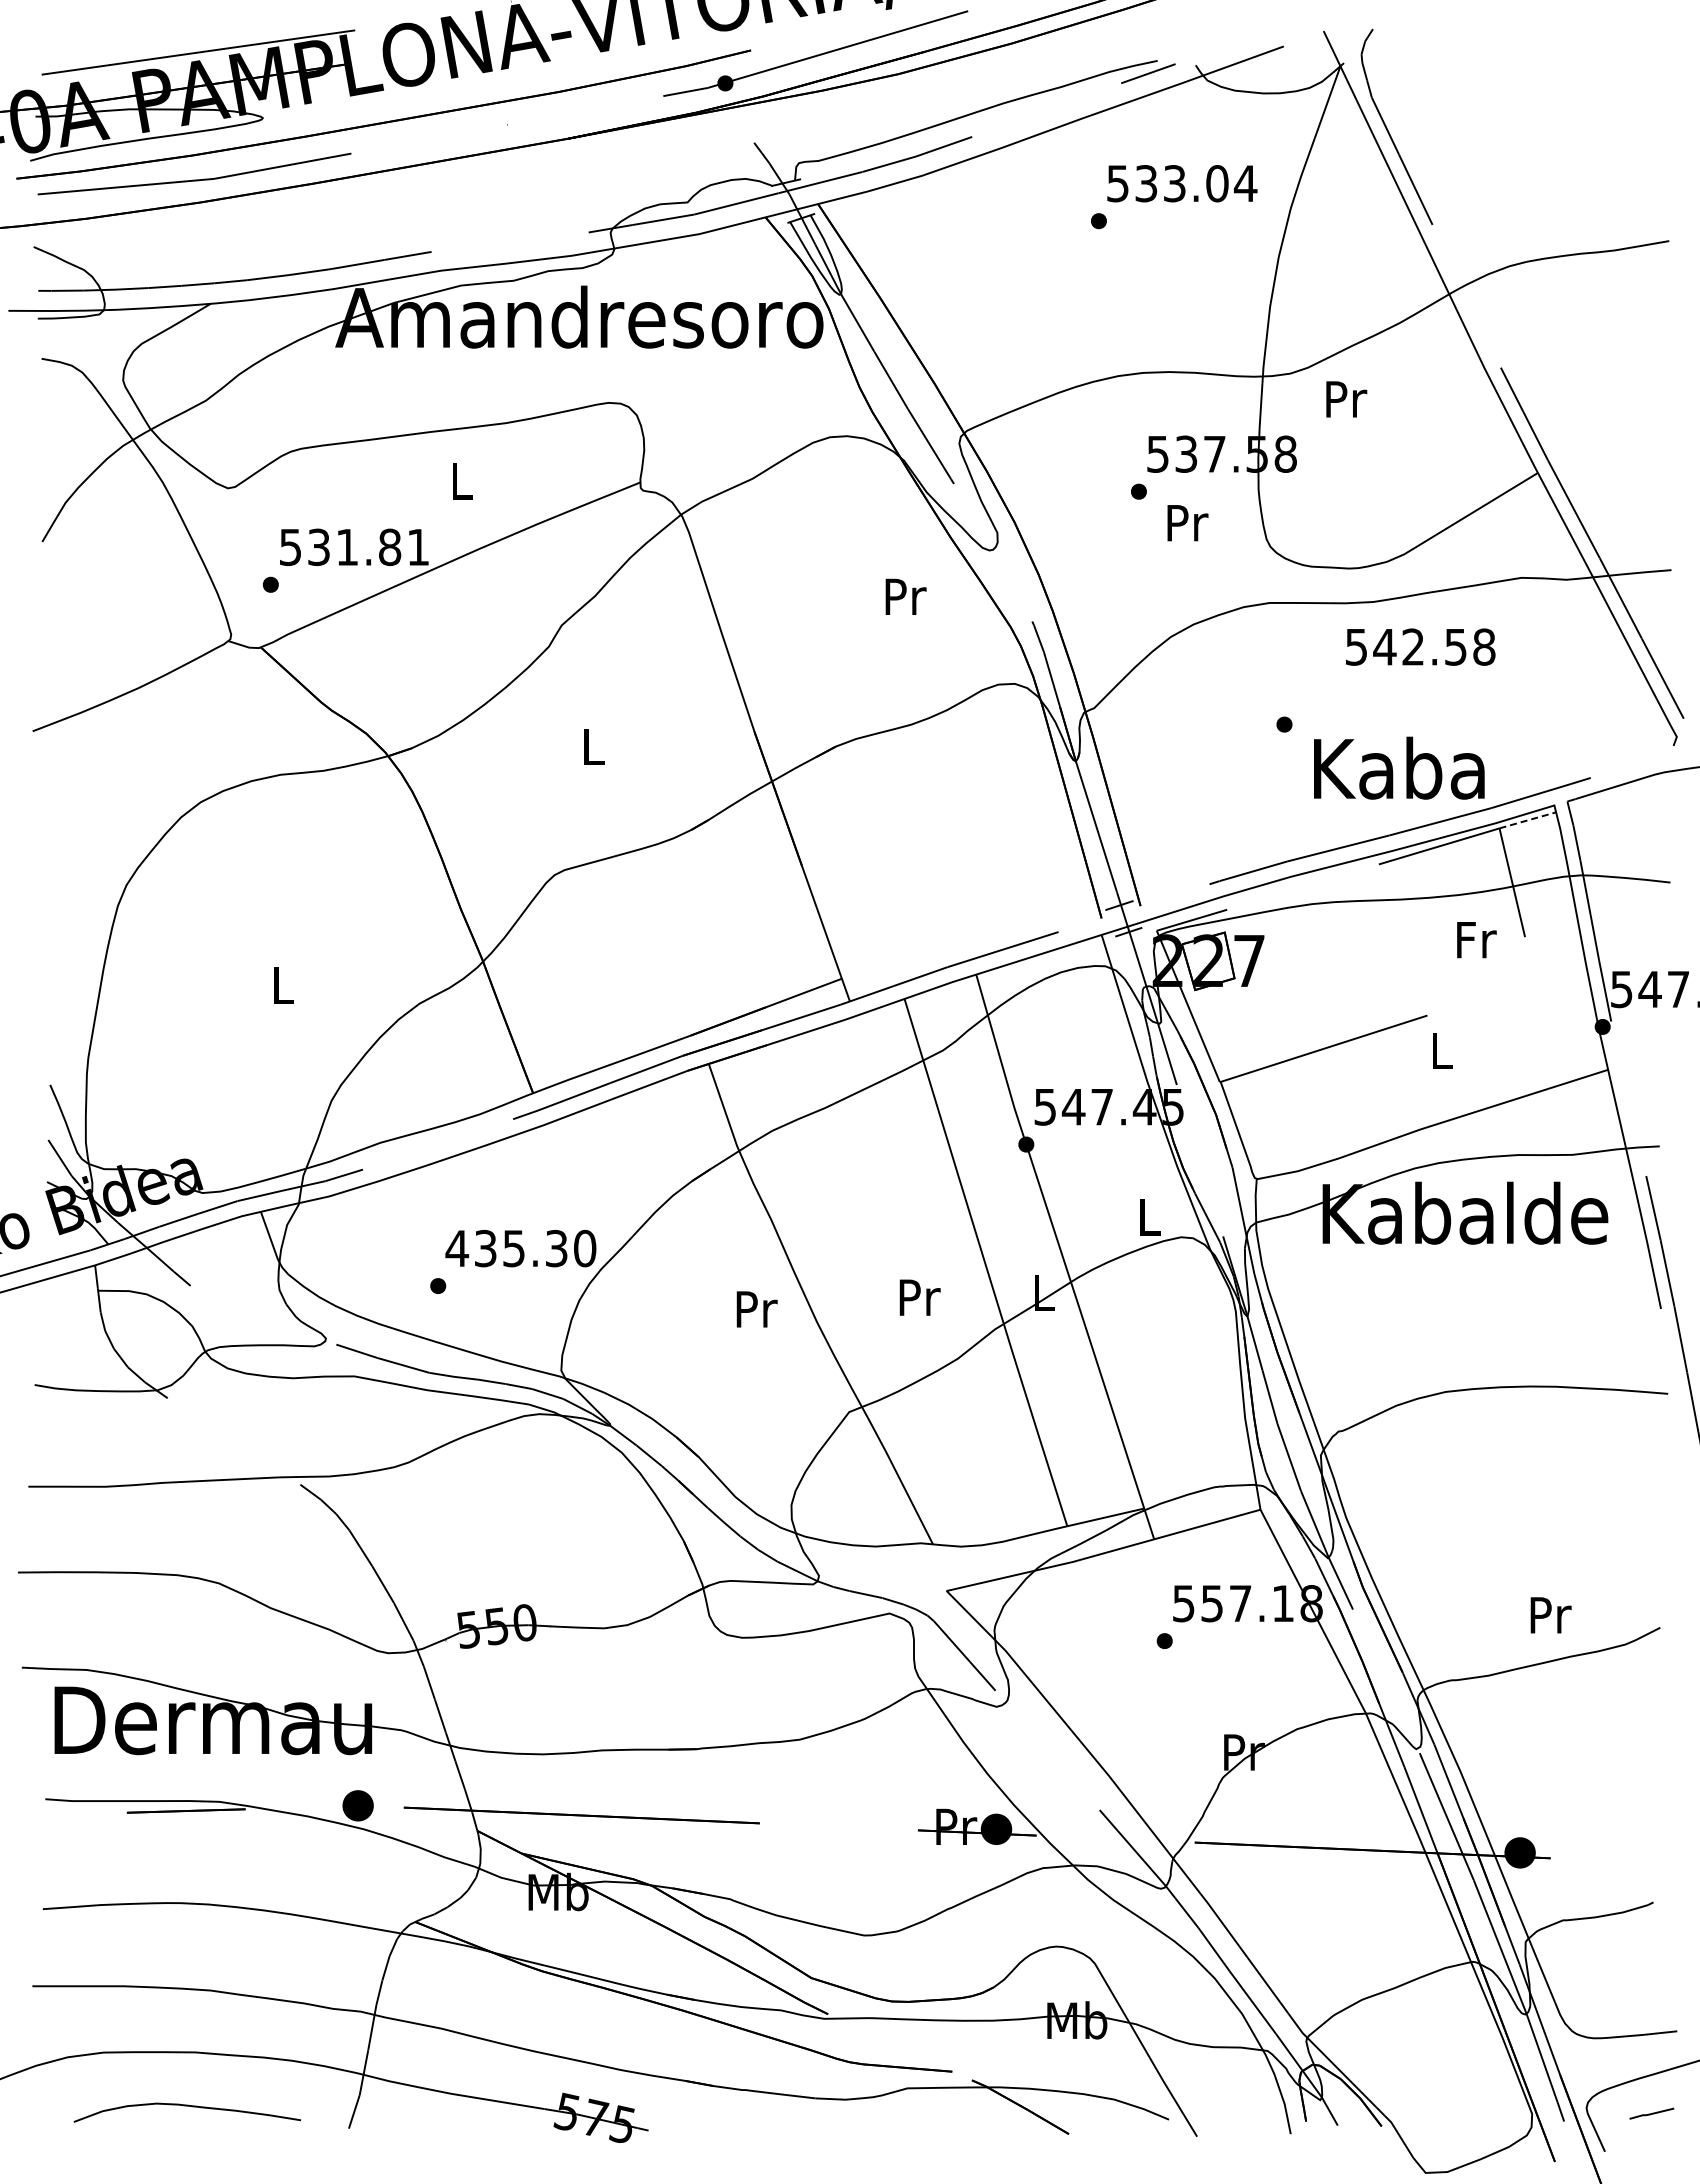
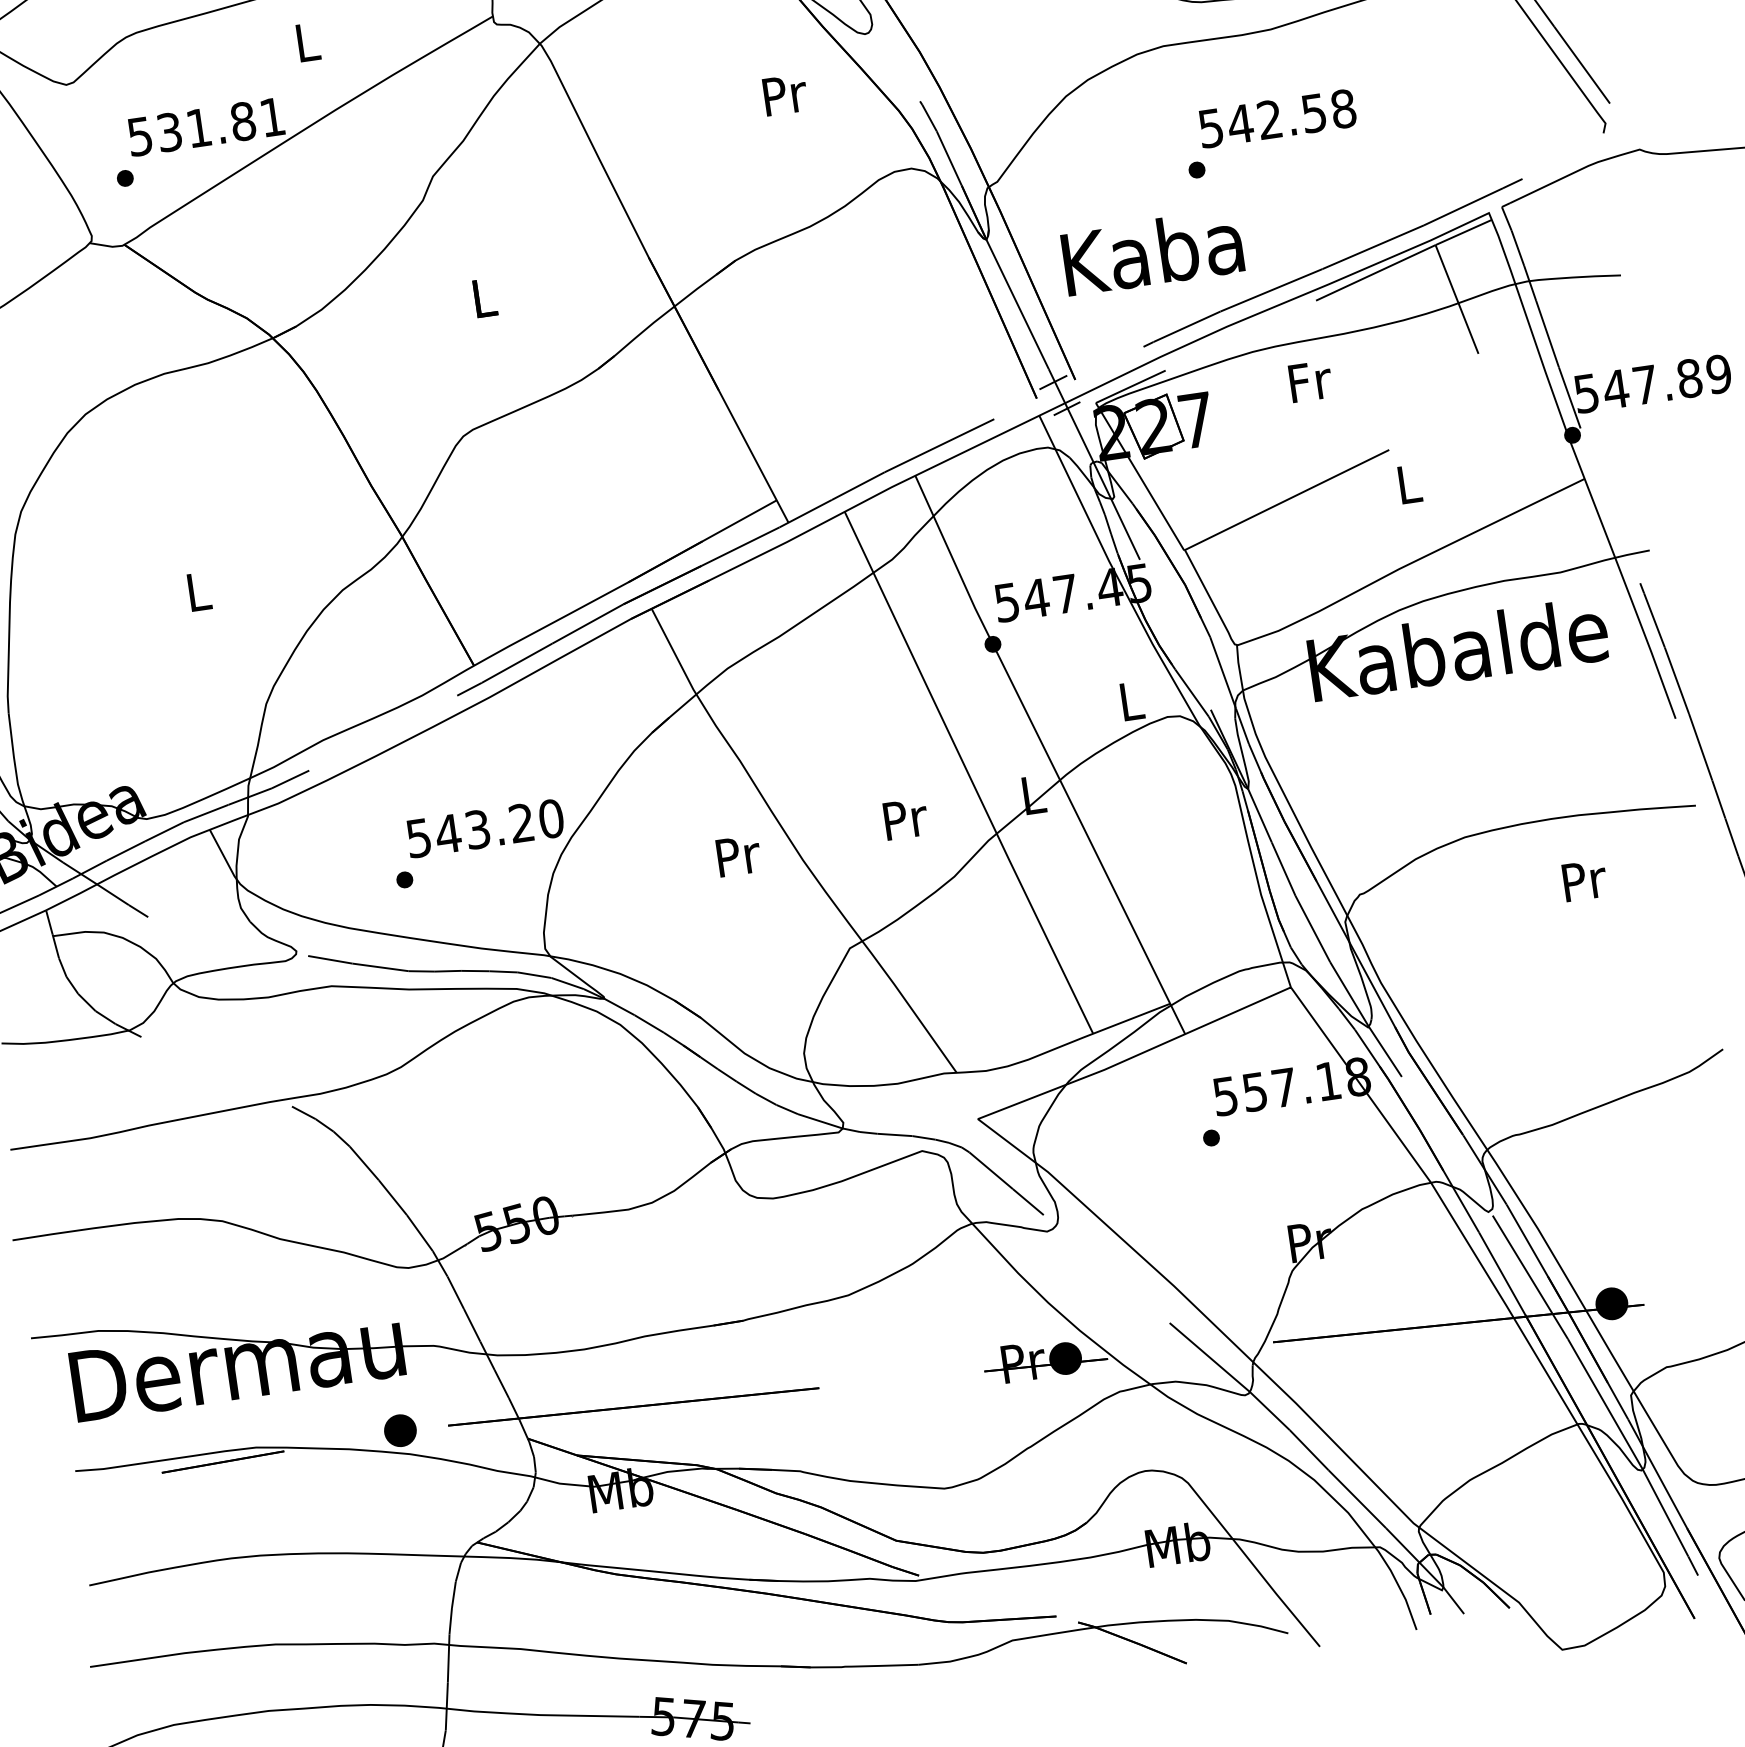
text: (1420, 646) -> (1277, 118), moved
text: (1399, 767) -> (1152, 251), moved
line: (1527, 820) -> (1463, 232), dashed -> solid
text: (1476, 940) -> (1310, 382), moved
text: (506, 1248) -> (469, 830), 435.30 -> 543.20
text: (1550, 1615) -> (1584, 880), moved

